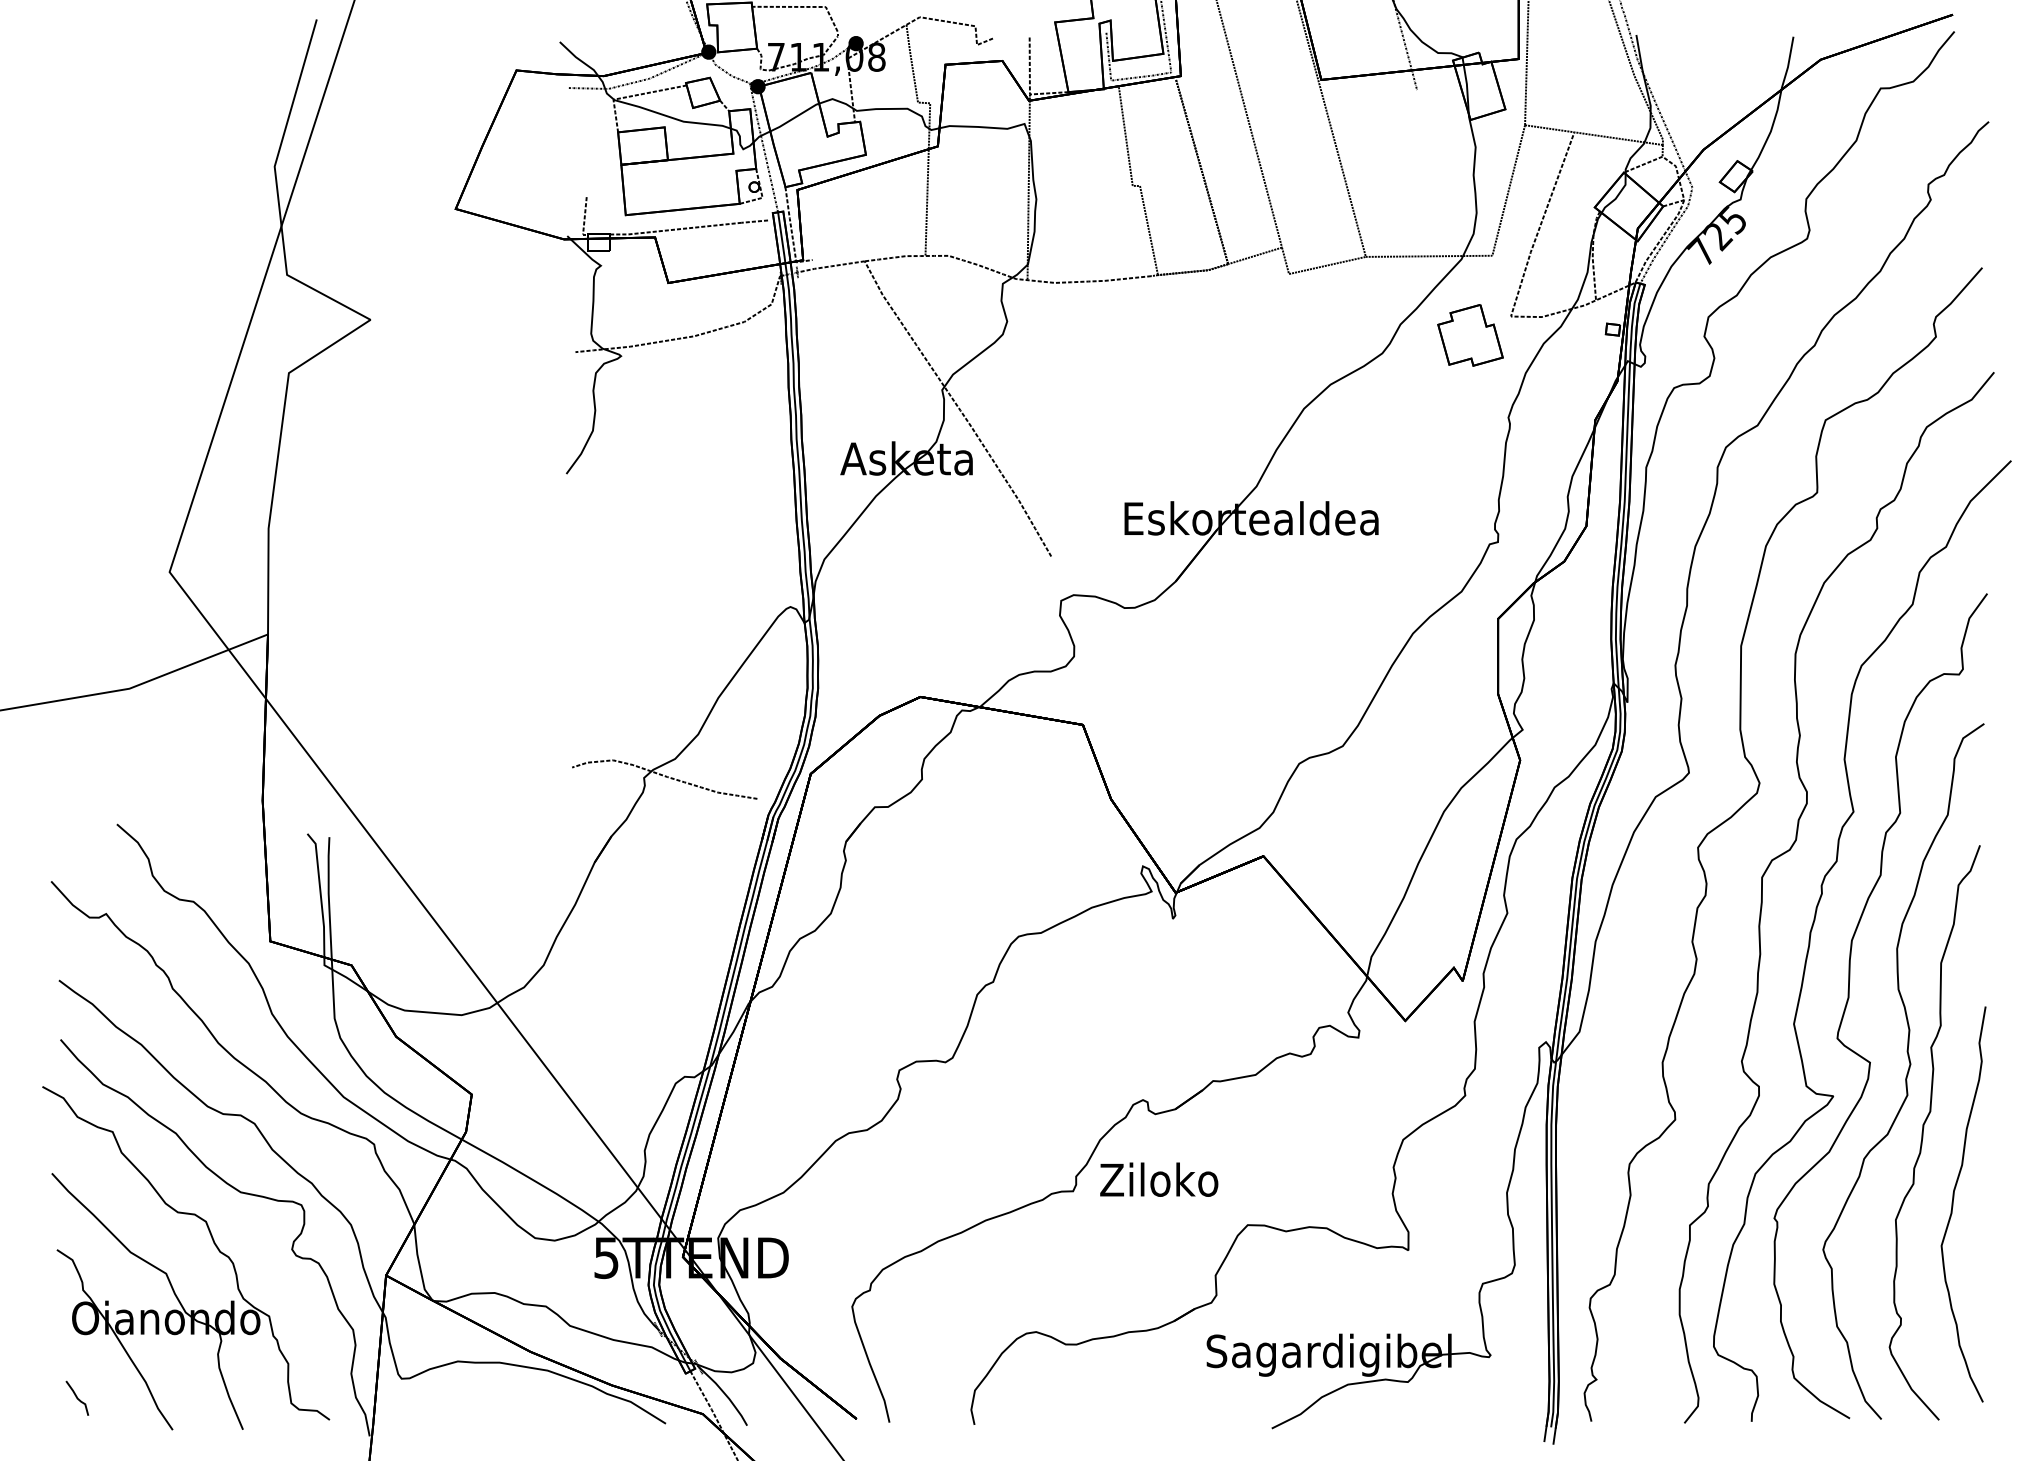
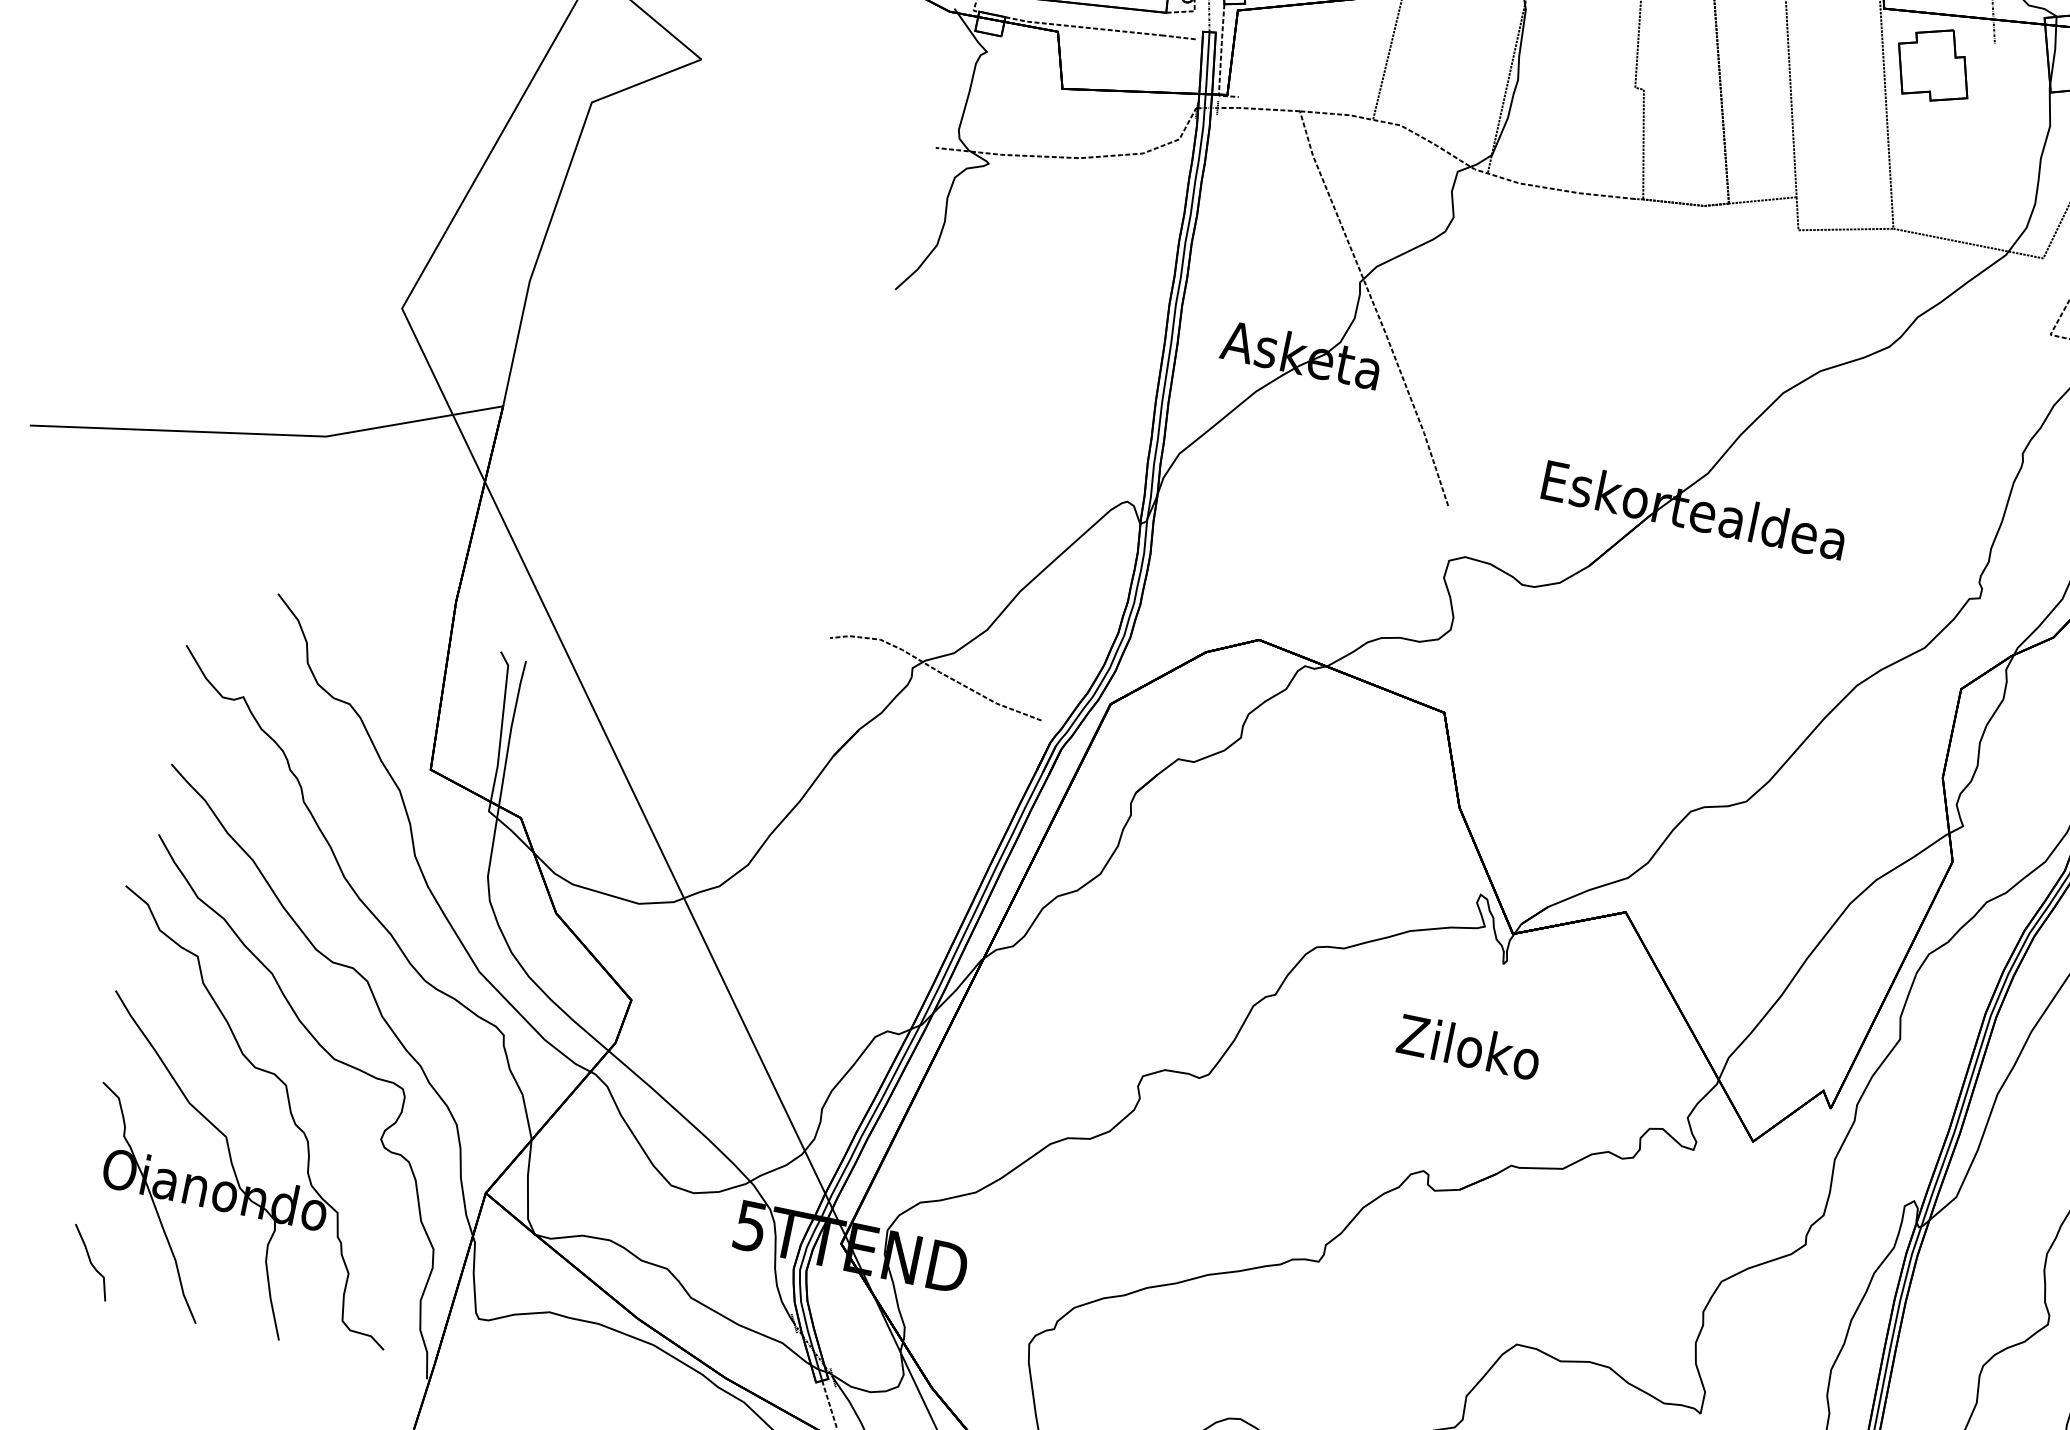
part: (1470, 335) -> (1934, 64), moved
text: (1159, 1179) -> (1469, 1046), moved
part: (77, 1398) -> (90, 1262), size x1.67

